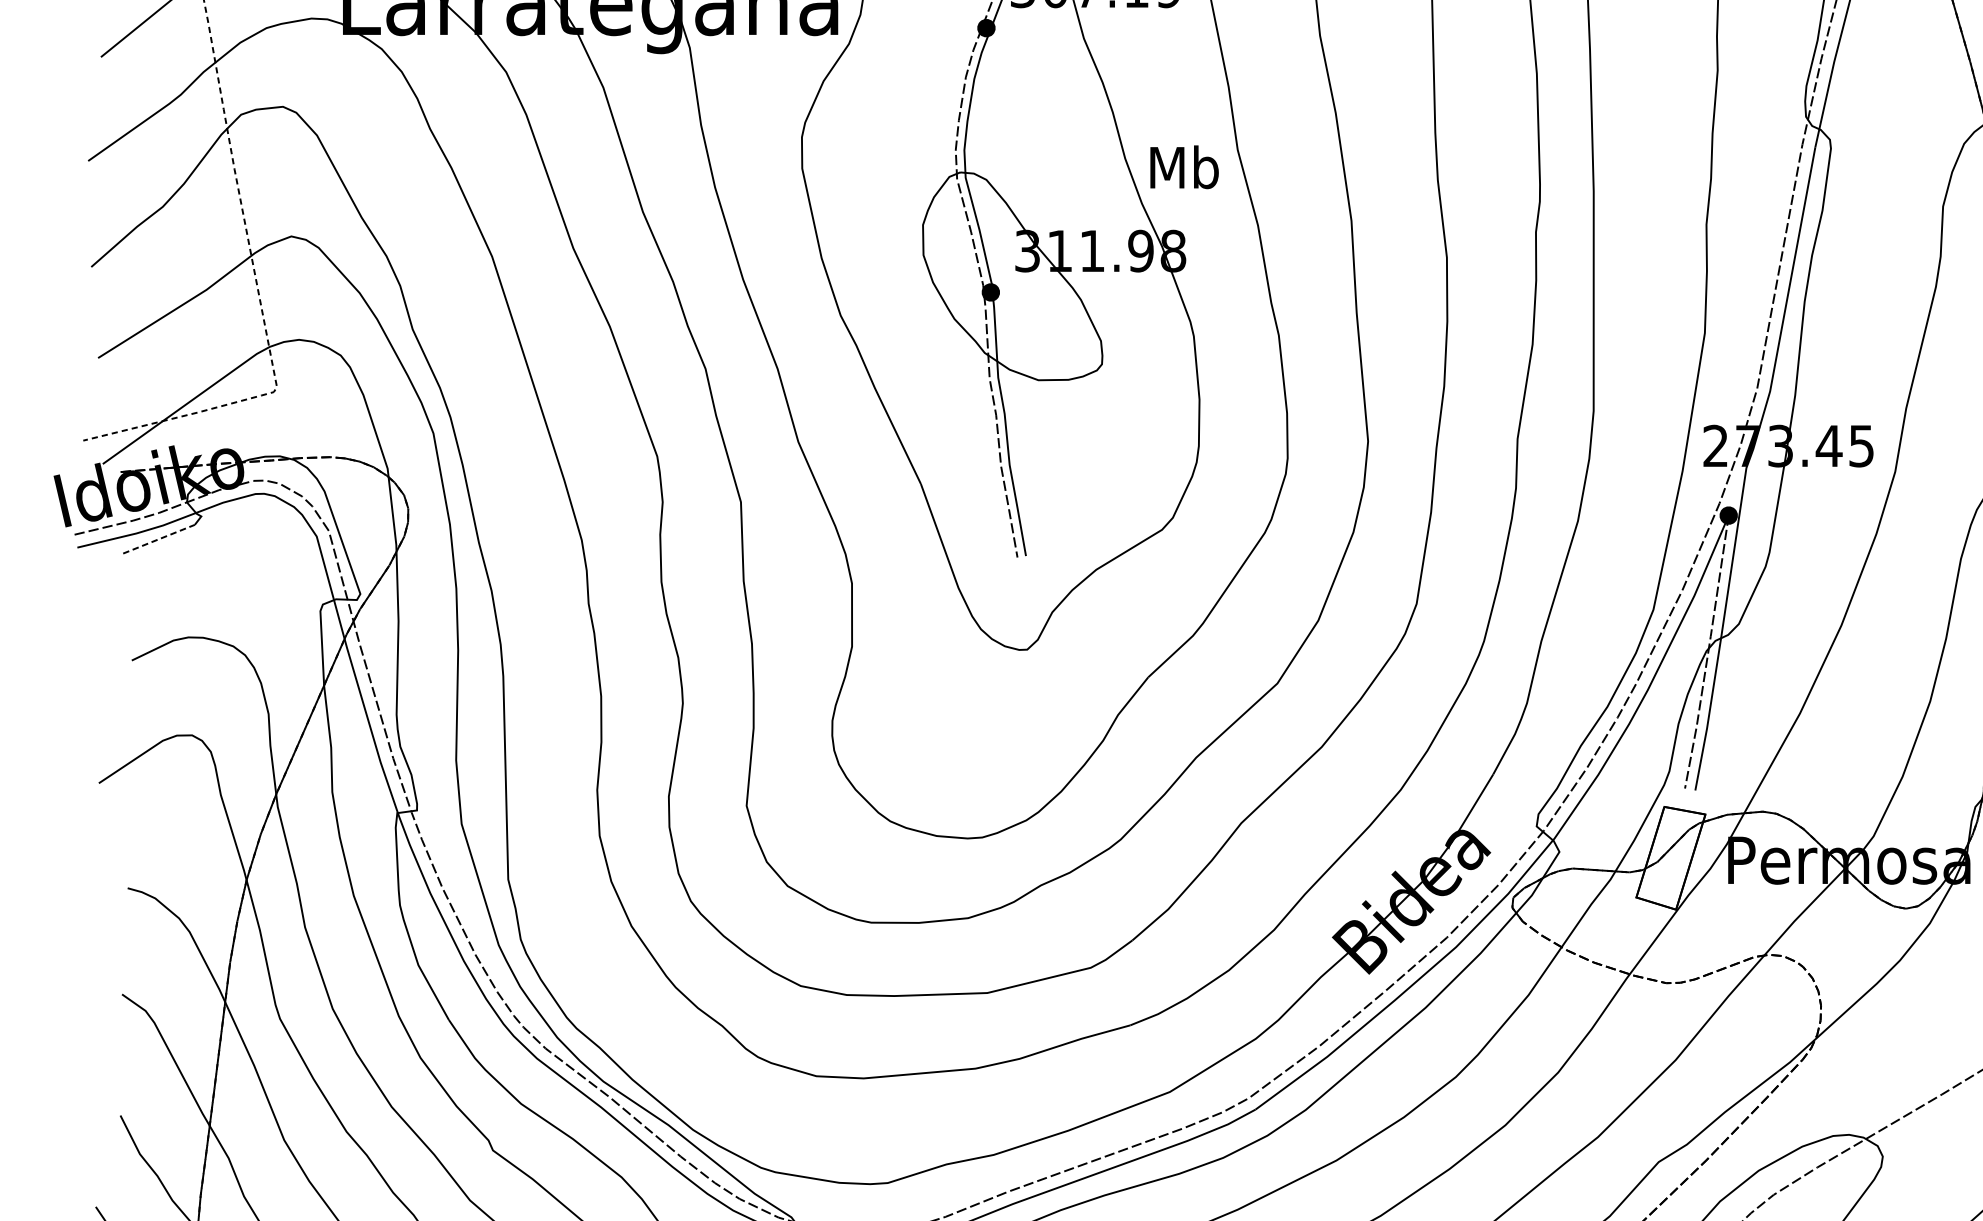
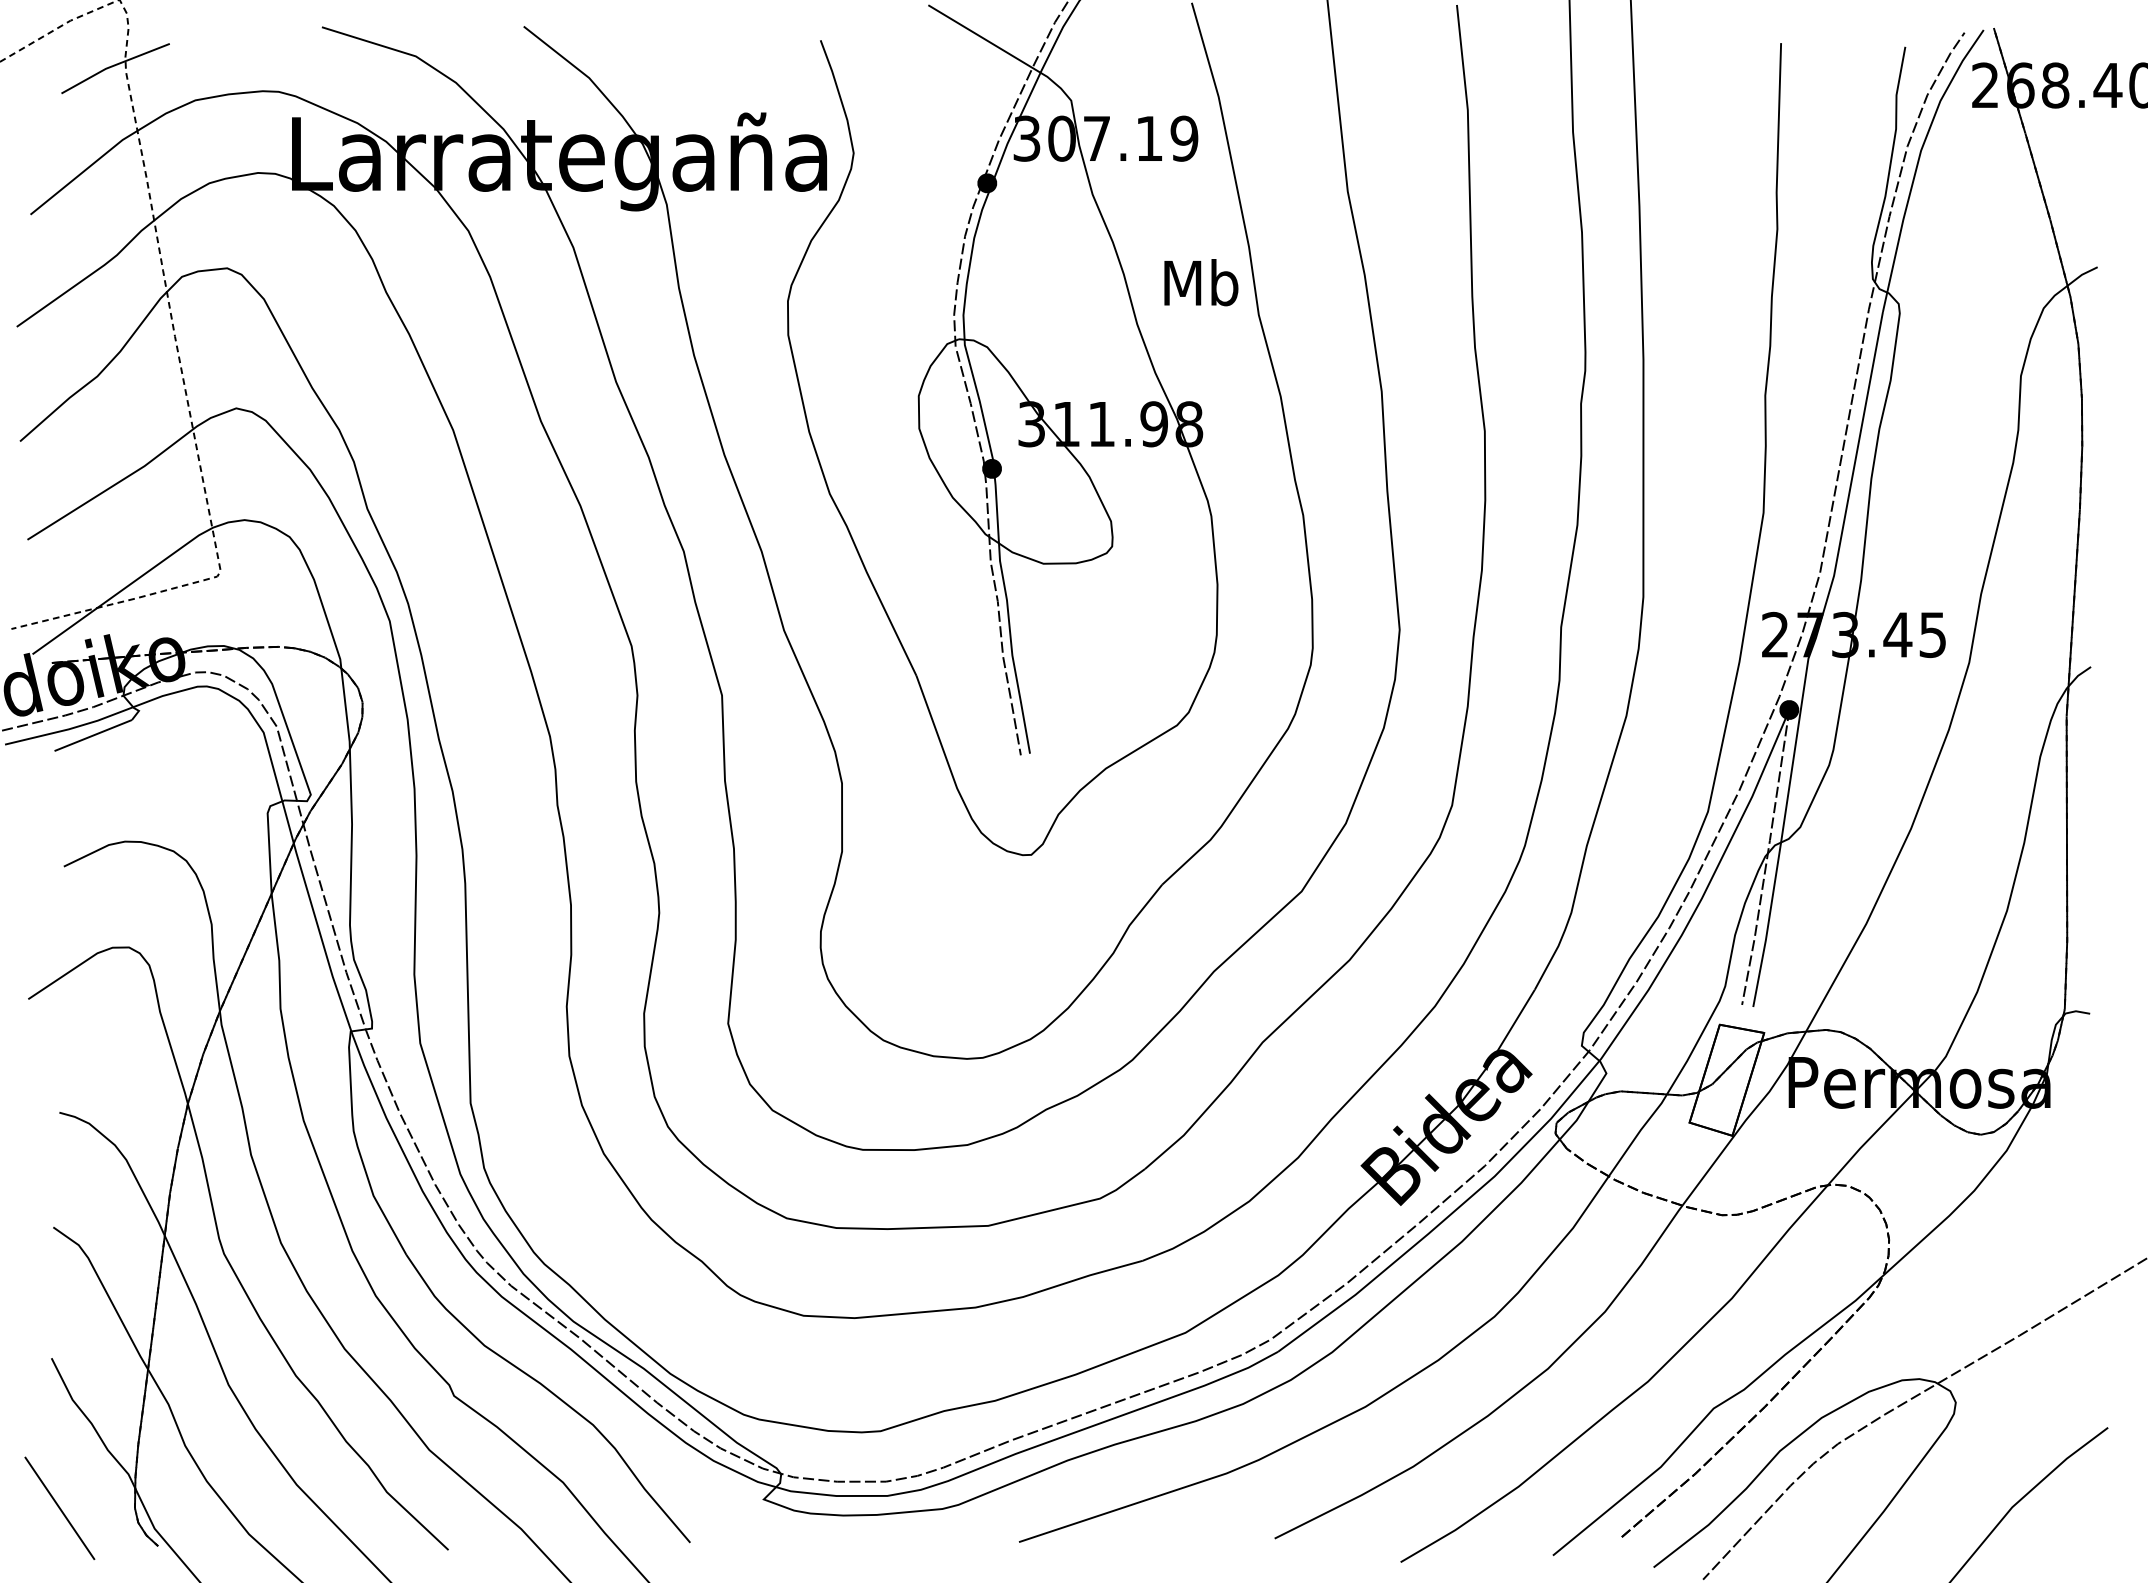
text: (1184, 167) -> (1201, 282), moved
line: (159, 539) -> (93, 735), dashed -> solid

